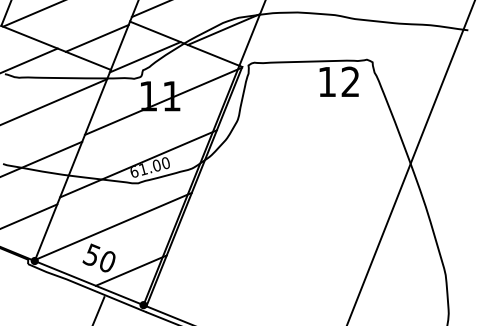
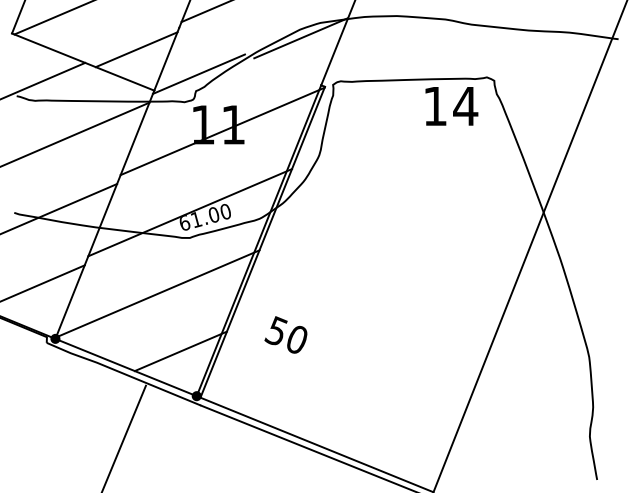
line: (184, 43) -> (250, 56), removed
text: (350, 81) -> (465, 105), 12 -> 14
text: (98, 257) -> (285, 334), moved

